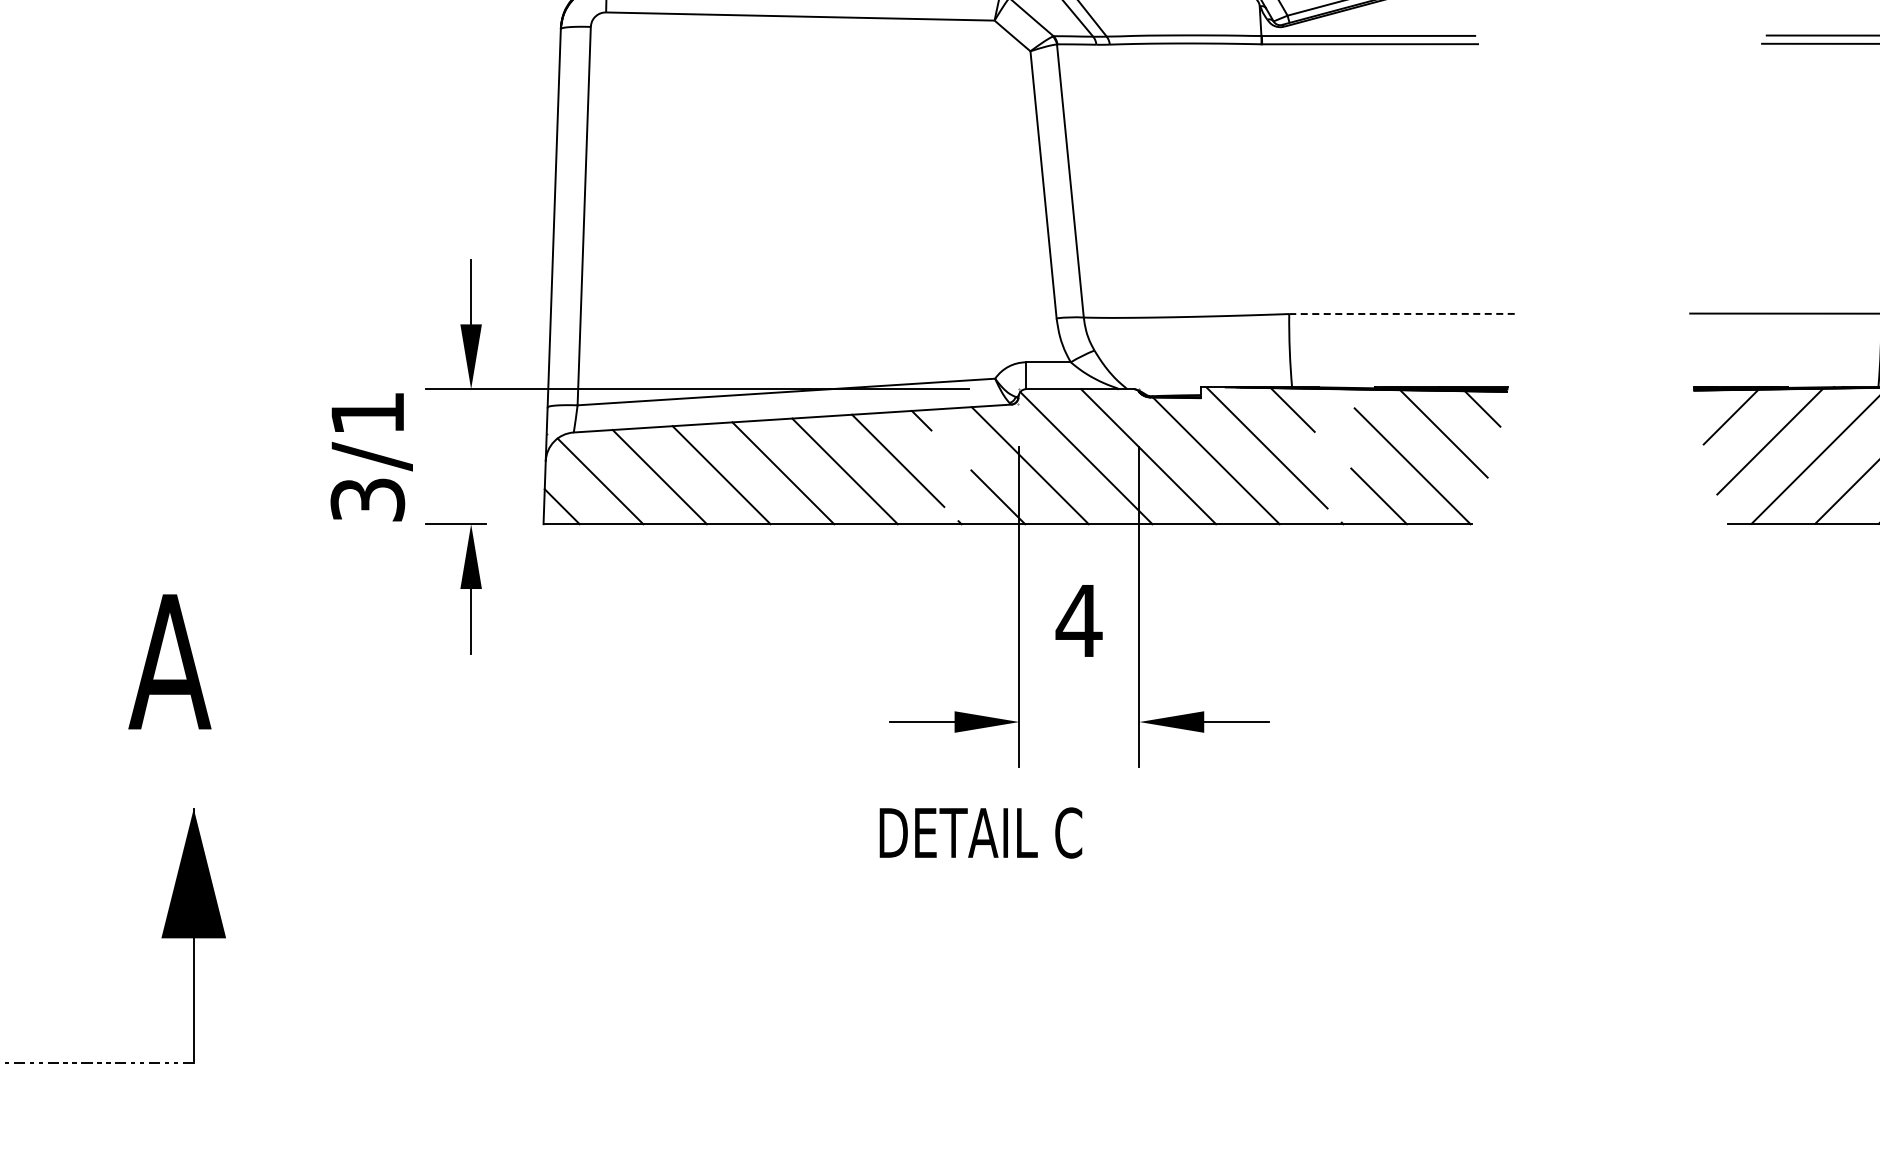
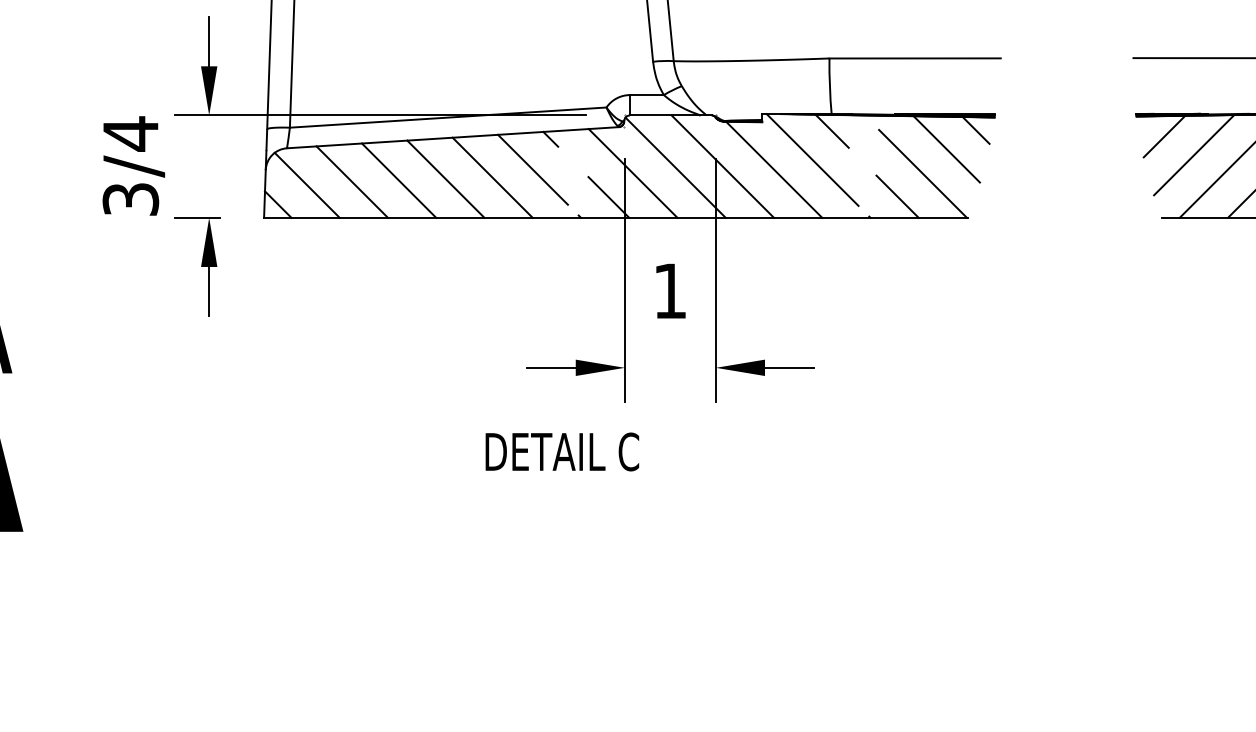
line: (1402, 313) -> (915, 58), dashed -> solid
text: (367, 413) -> (130, 133), 3/1 -> 3/4
text: (1078, 620) -> (669, 290), 4 -> 1
text: (980, 832) -> (562, 451), moved

